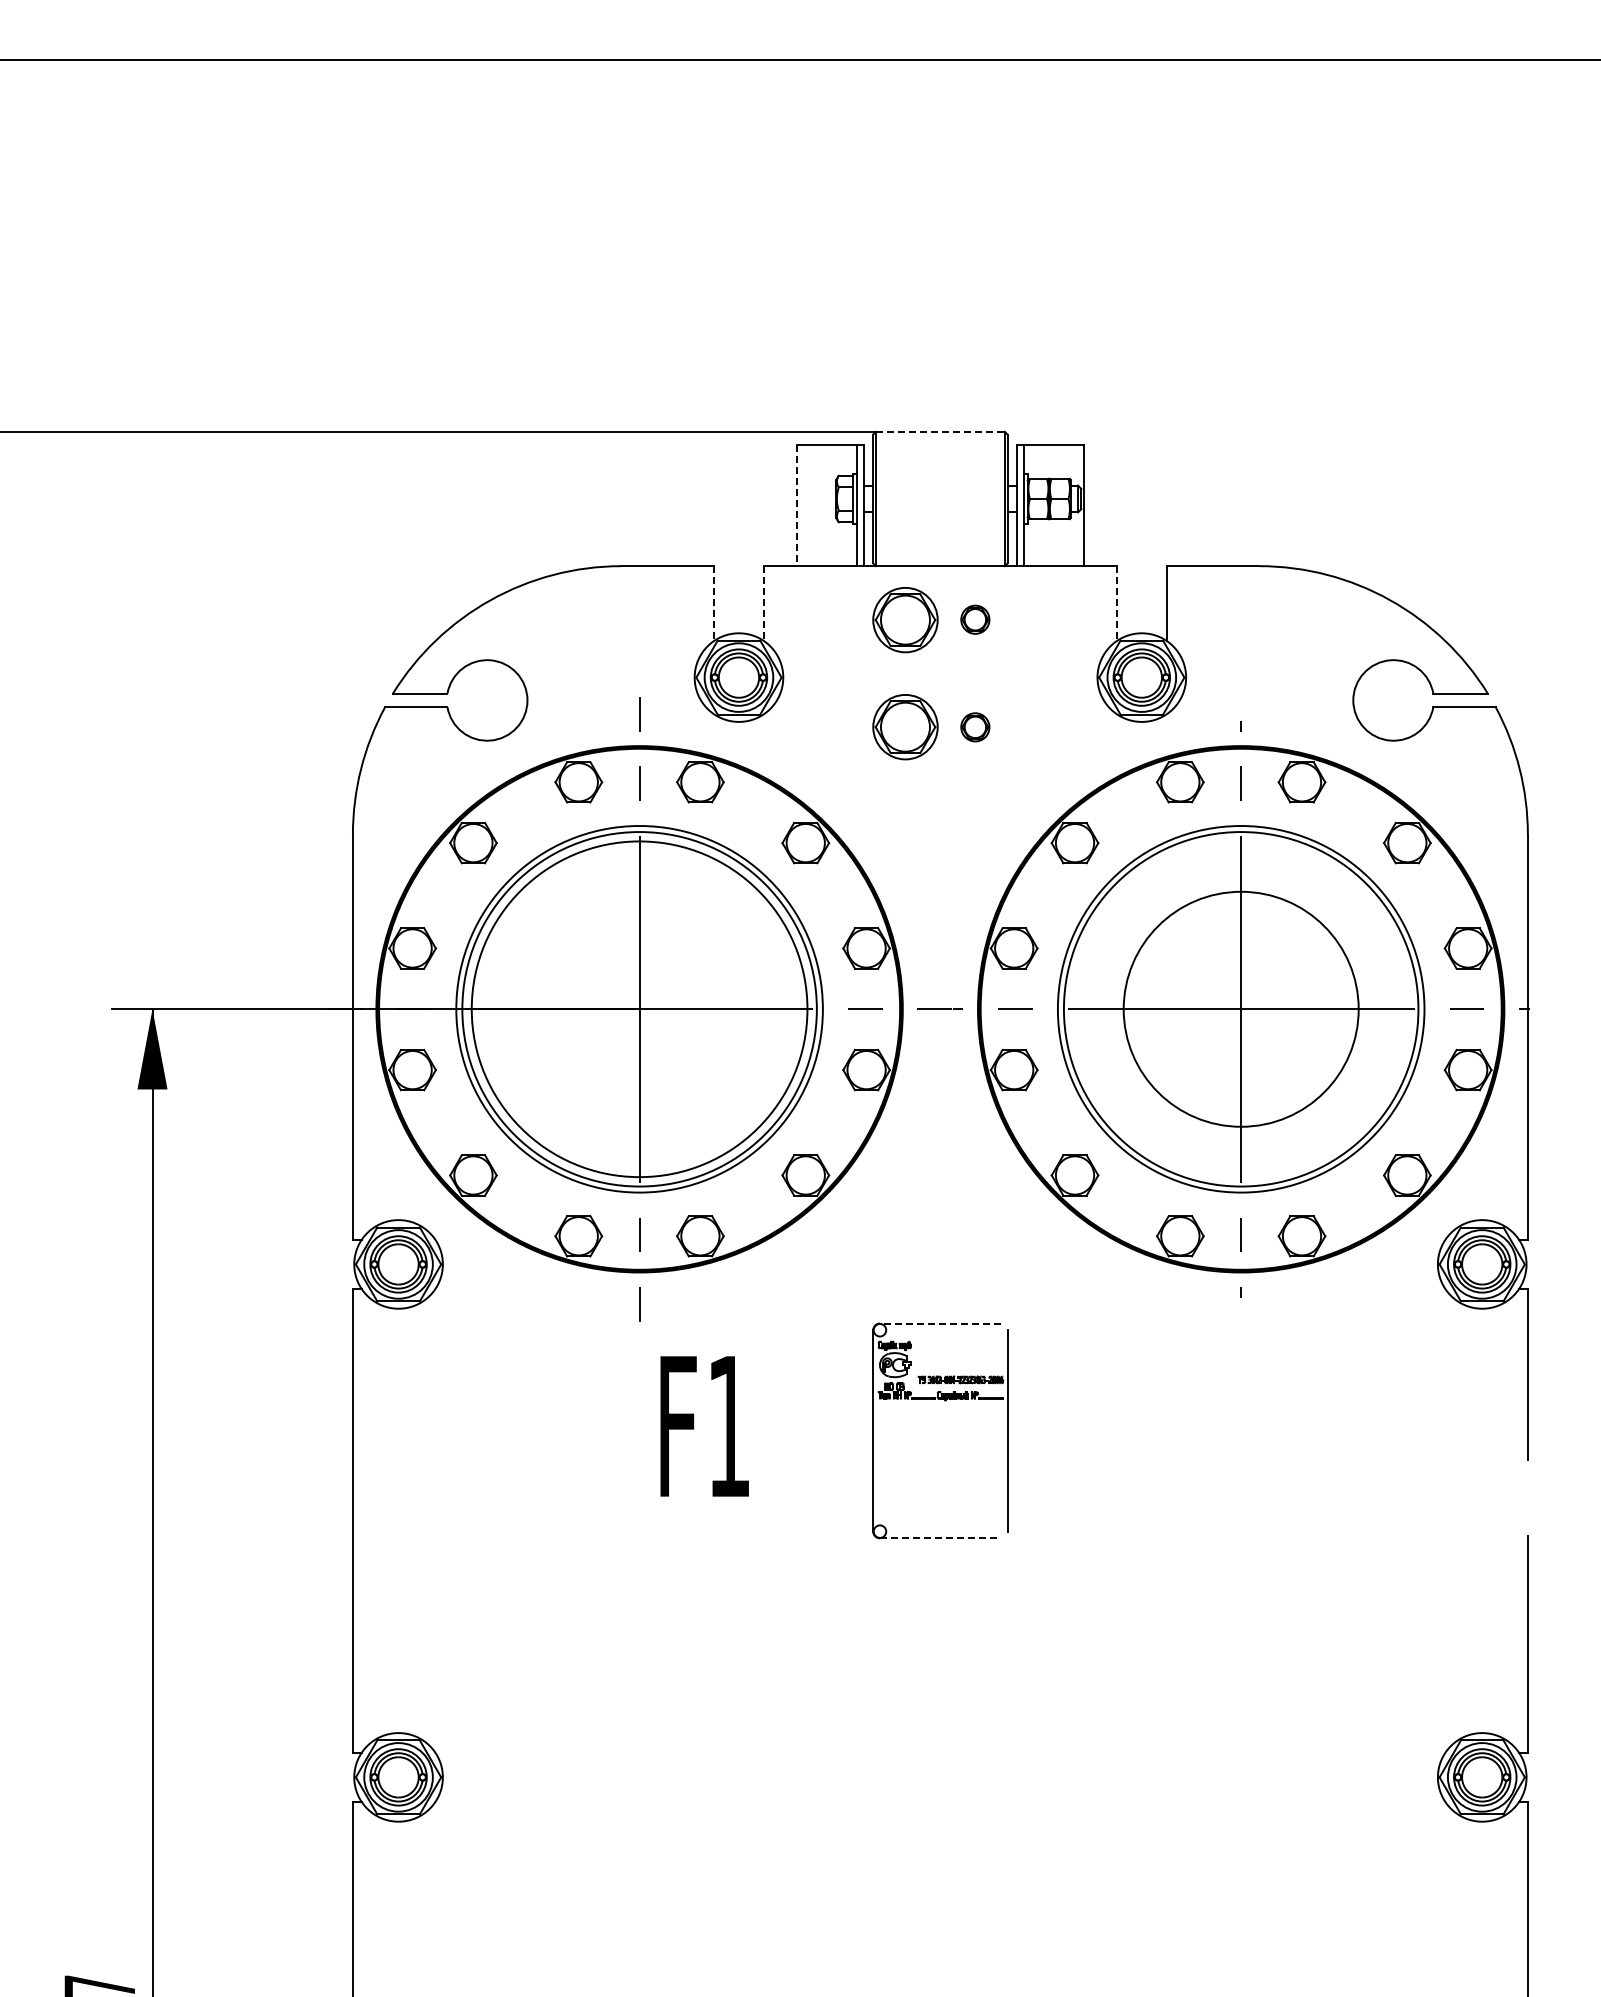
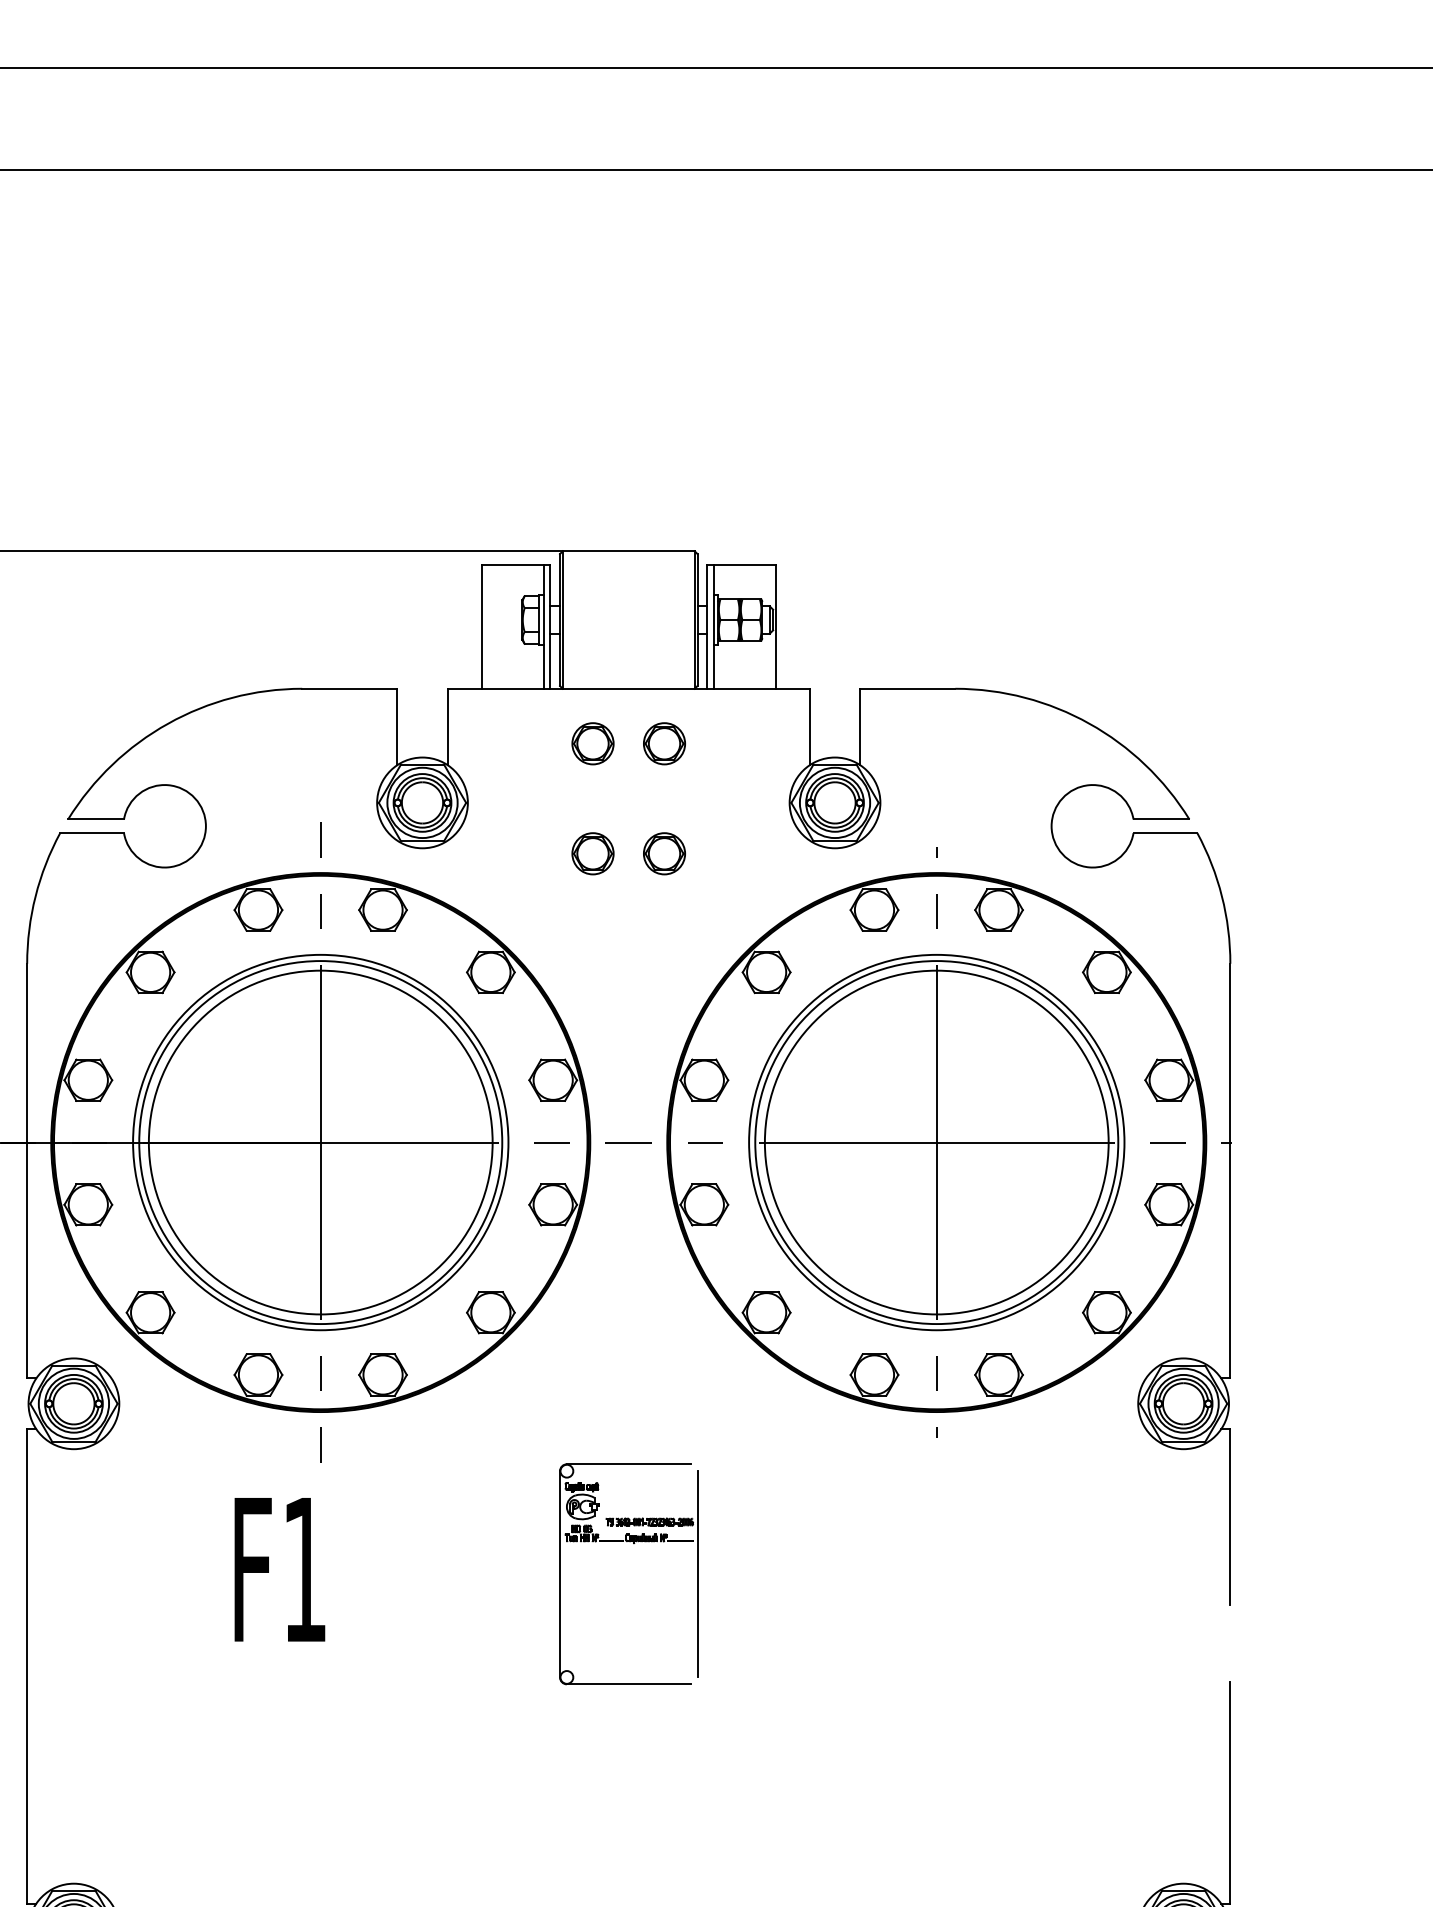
line: (940, 431) -> (628, 550), dashed -> solid
line: (796, 506) -> (481, 627), dashed -> solid
line: (714, 604) -> (397, 728), dashed -> solid
line: (763, 604) -> (447, 728), dashed -> solid
line: (1116, 604) -> (809, 728), dashed -> solid
part: (905, 619) -> (593, 743), size x0.62
part: (975, 619) -> (664, 743), size x1.43
part: (905, 727) -> (593, 853), size x0.62
part: (975, 727) -> (664, 853), size x1.43
circle: (1241, 1009) -> (937, 1142), size x1.43
line: (939, 1323) -> (627, 1464), dashed -> solid
text: (704, 1426) -> (279, 1569), moved
line: (940, 1538) -> (628, 1684), dashed -> solid

